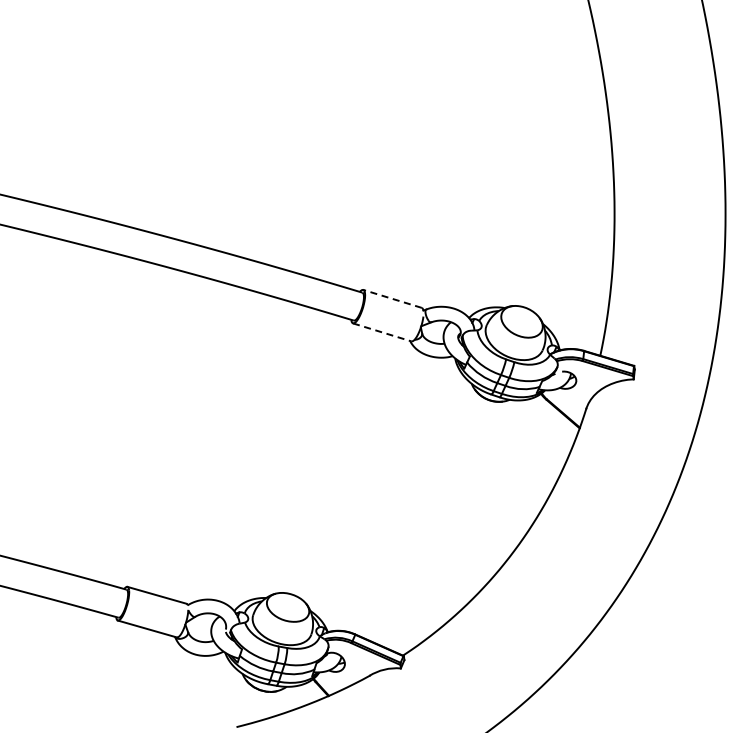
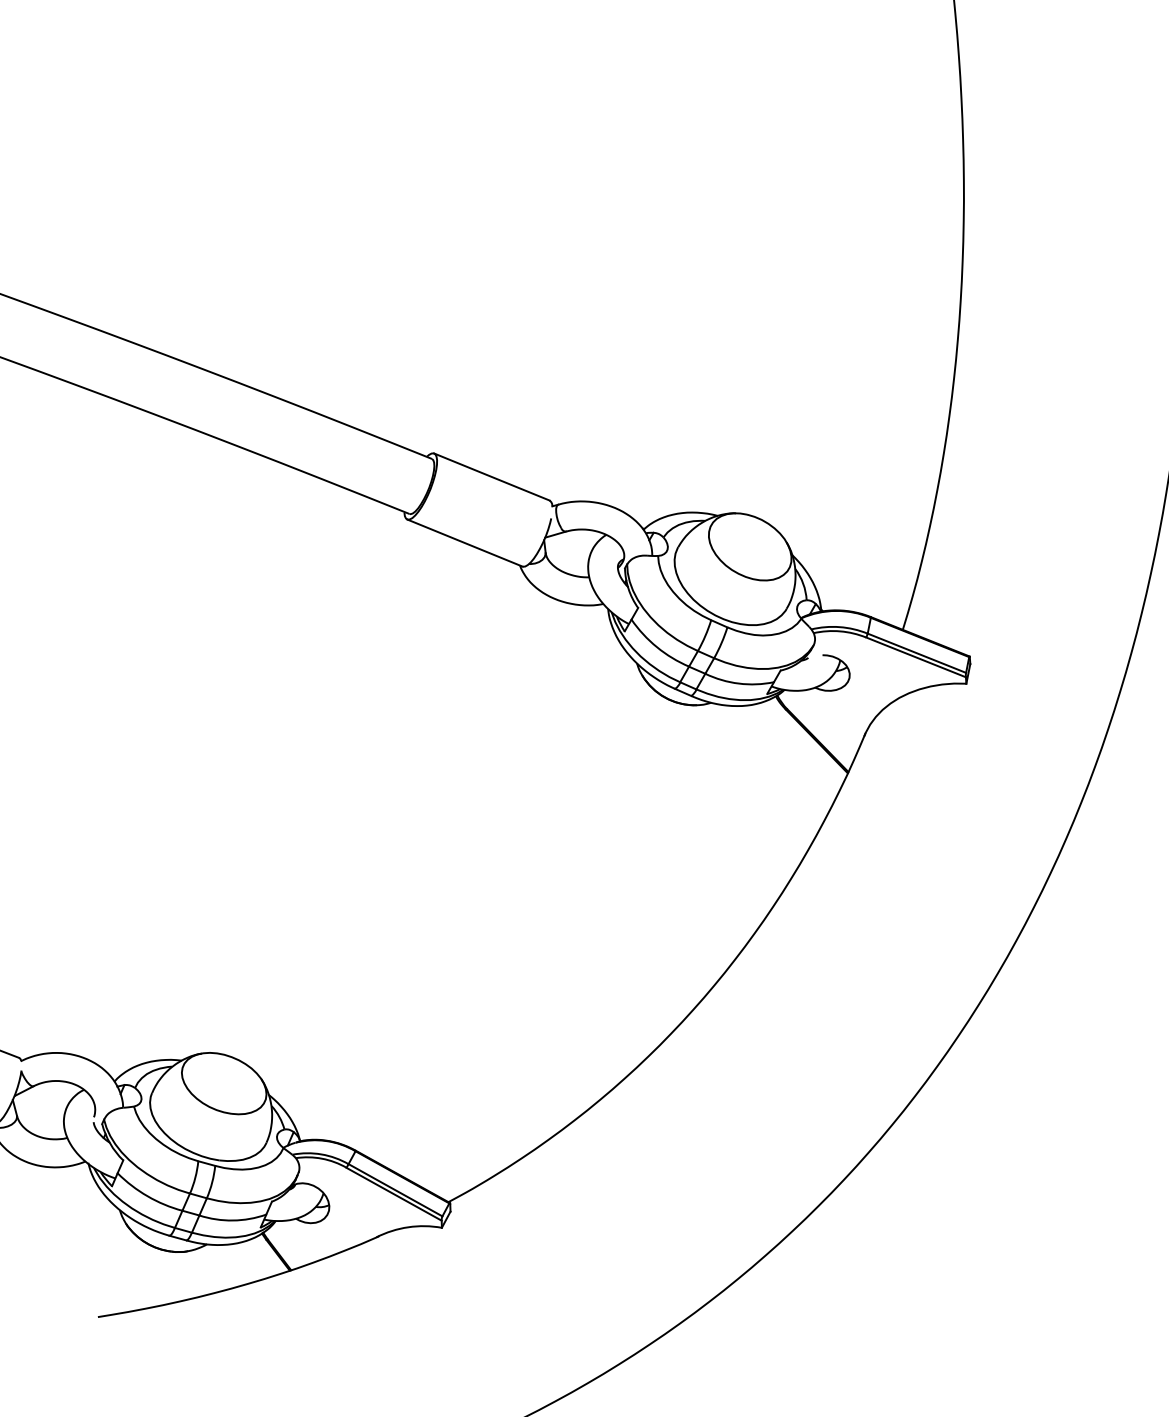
line: (392, 298) -> (491, 476), dashed -> solid
line: (382, 332) -> (465, 543), dashed -> solid

